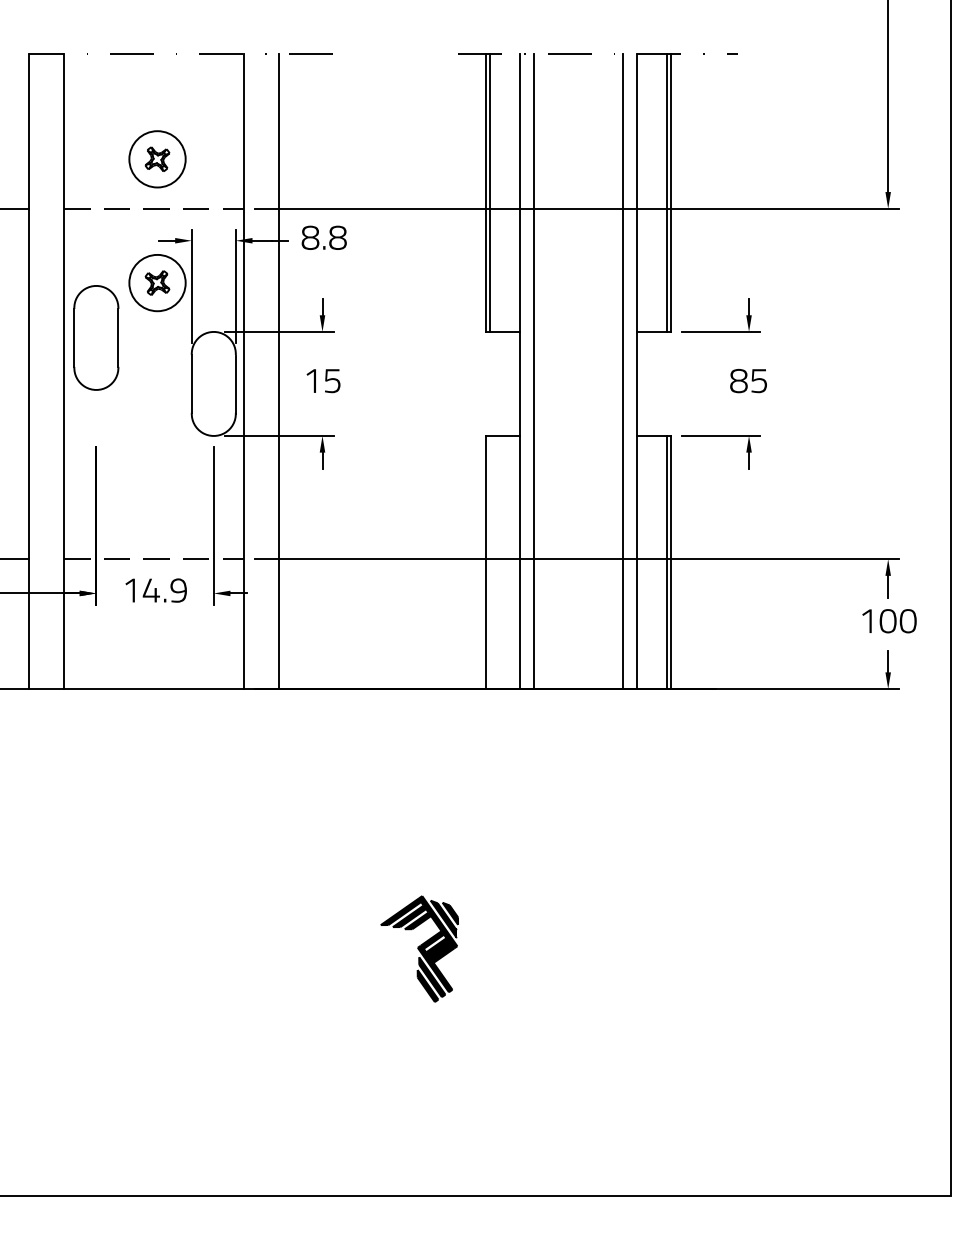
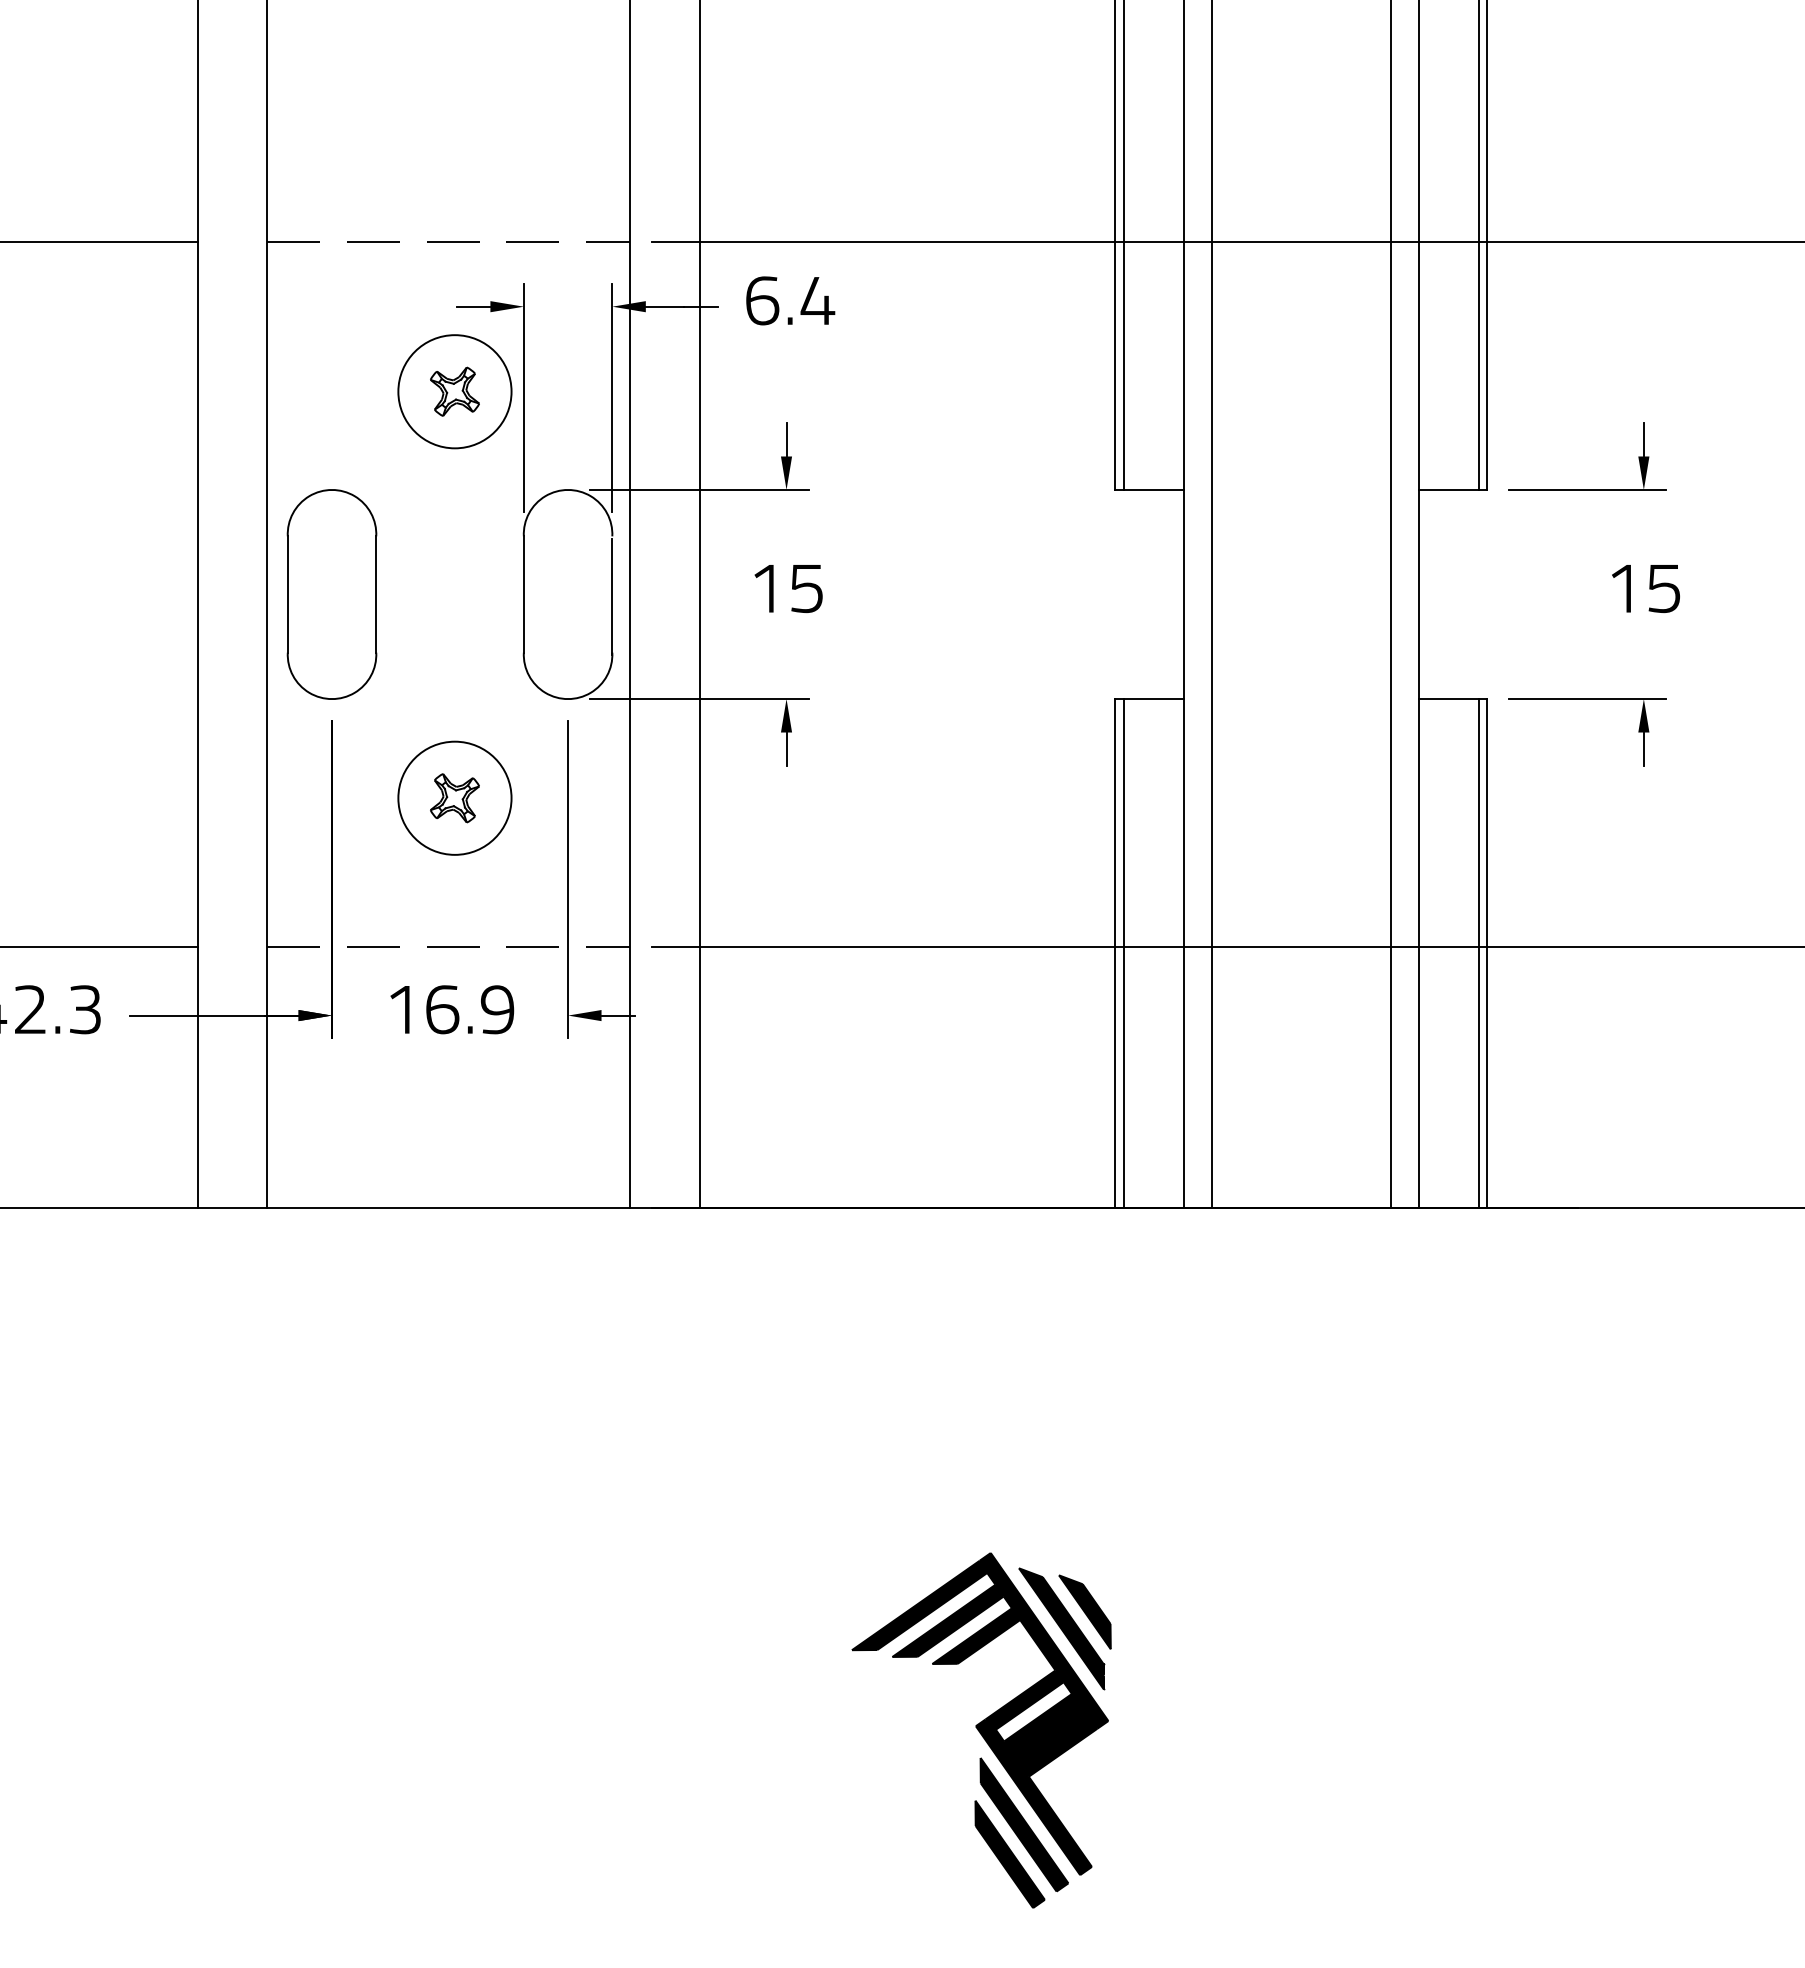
part: (157, 159) -> (454, 798), moved
text: (323, 237) -> (788, 300), 8.8 -> 6.4
part: (96, 337) -> (332, 593), moved
text: (738, 380) -> (1622, 587), 85 -> 15
line: (490, 562) -> (1124, 953), added
text: (150, 590) -> (440, 1009), 14.9 -> 16.9
part: (419, 948) -> (981, 1729), size x1.67

